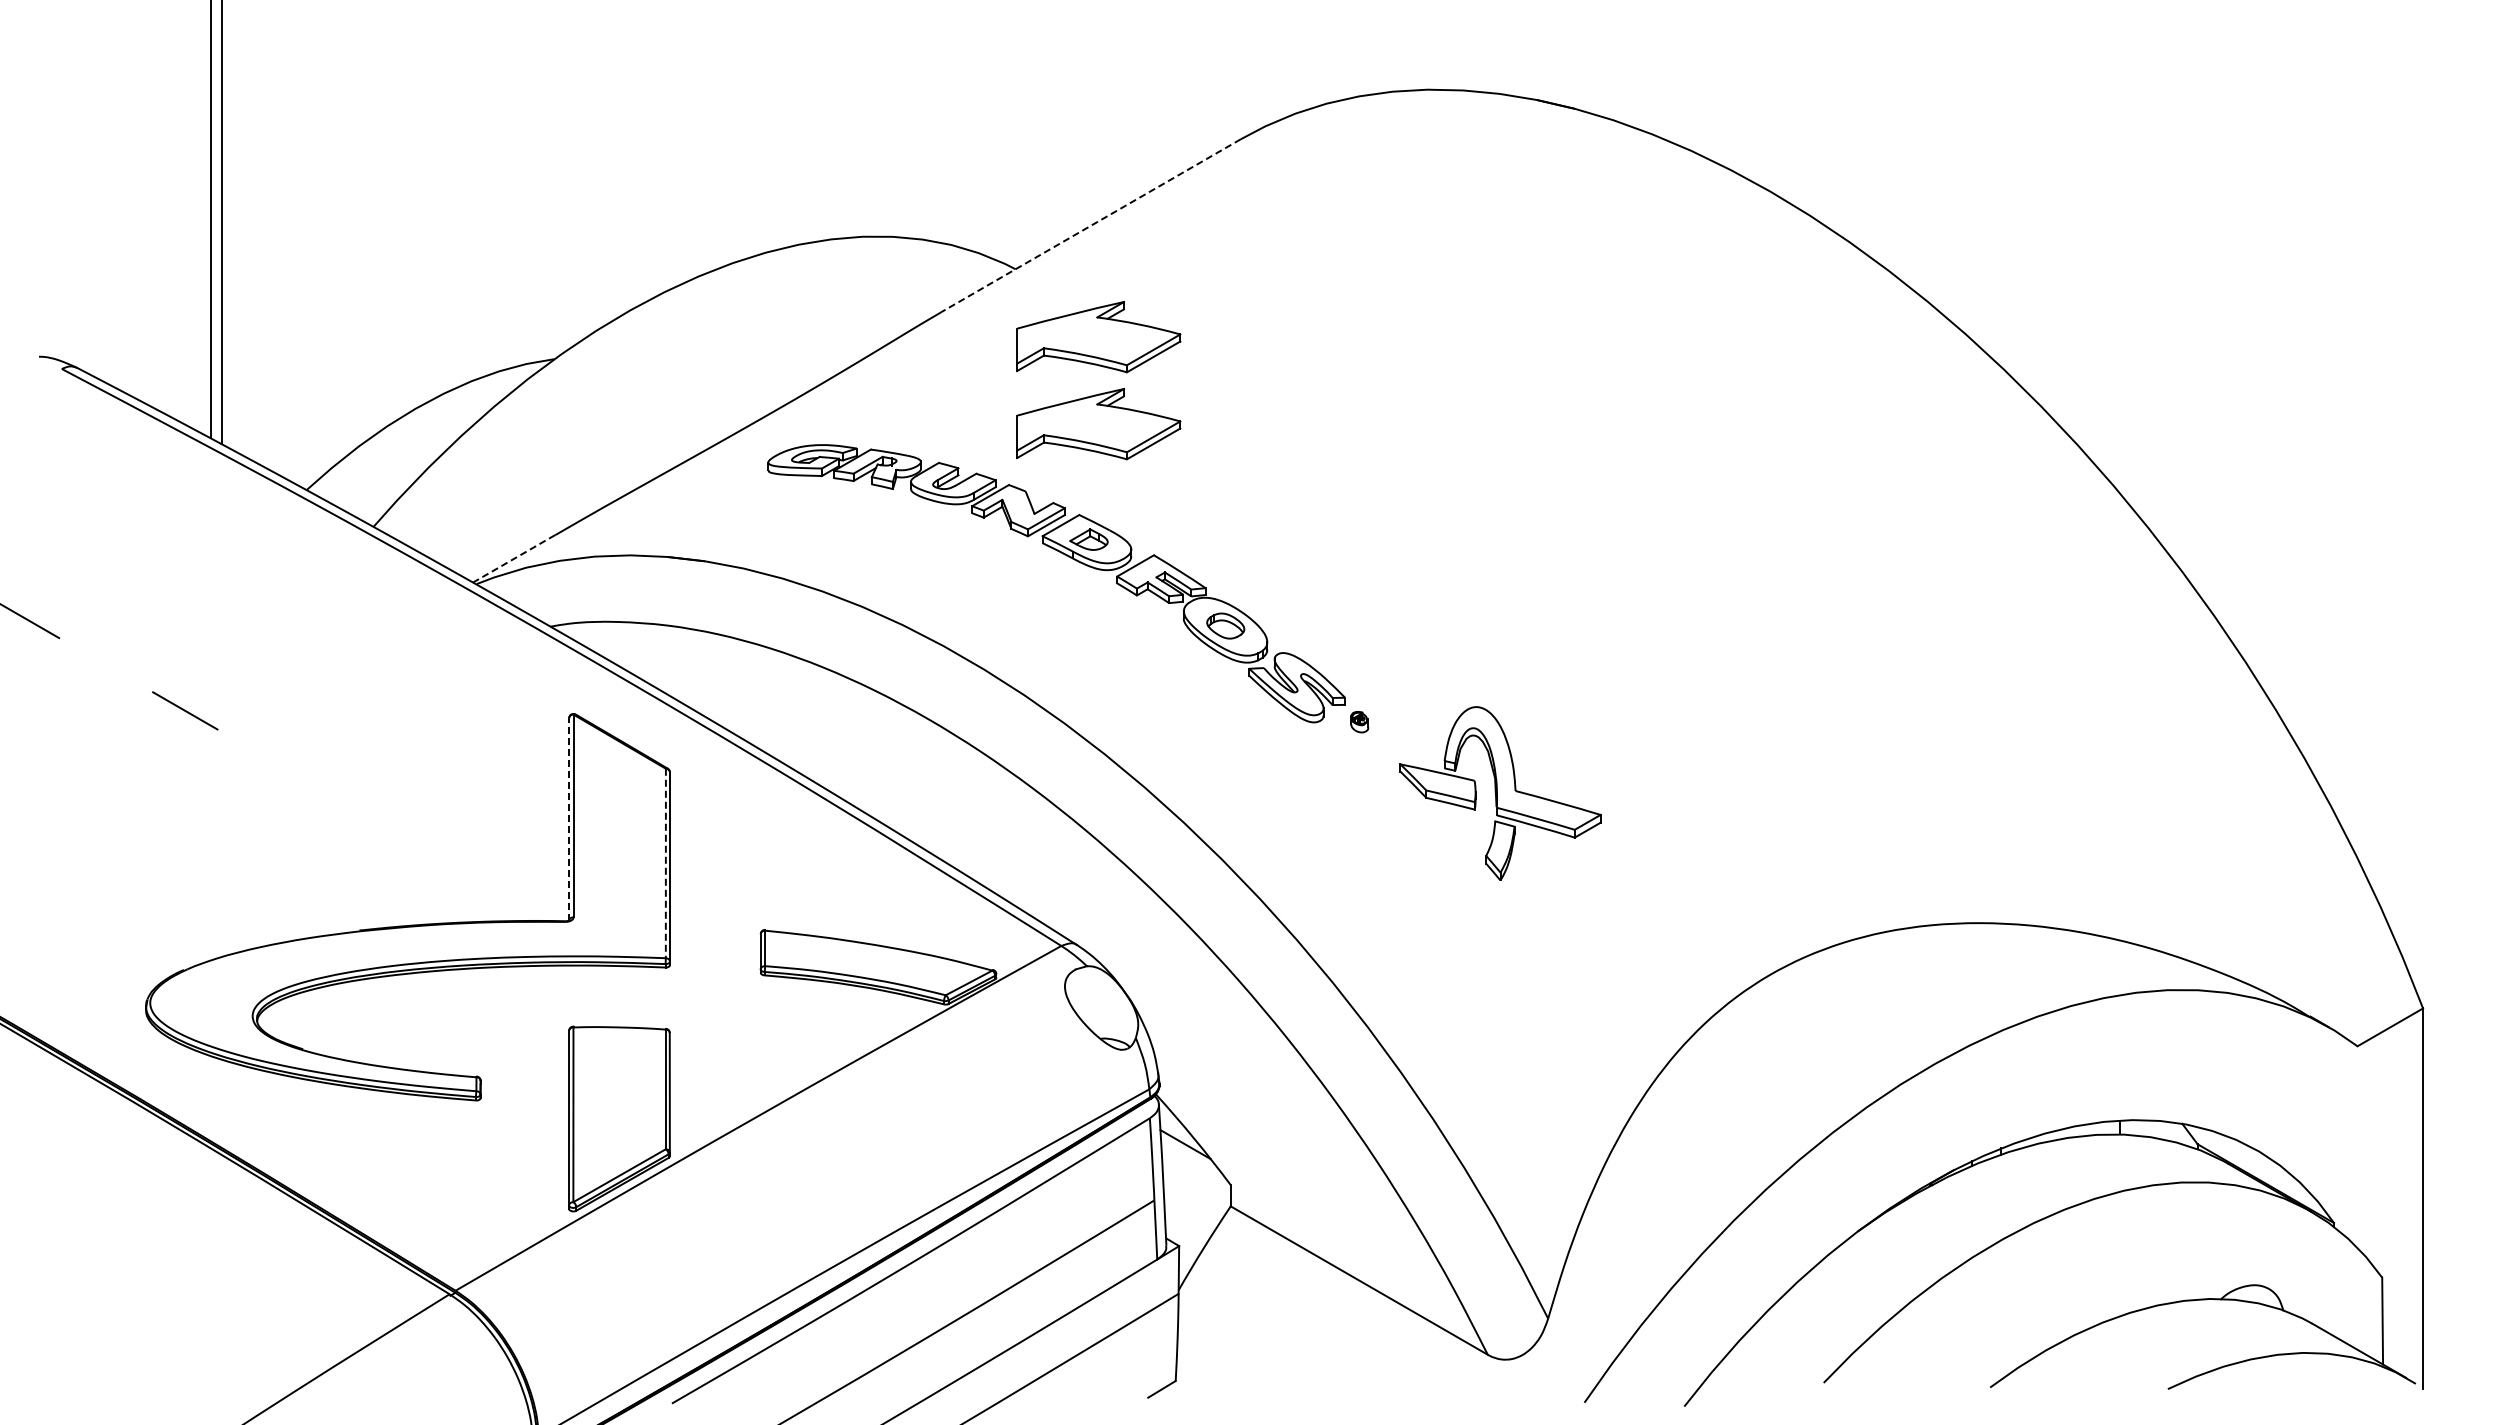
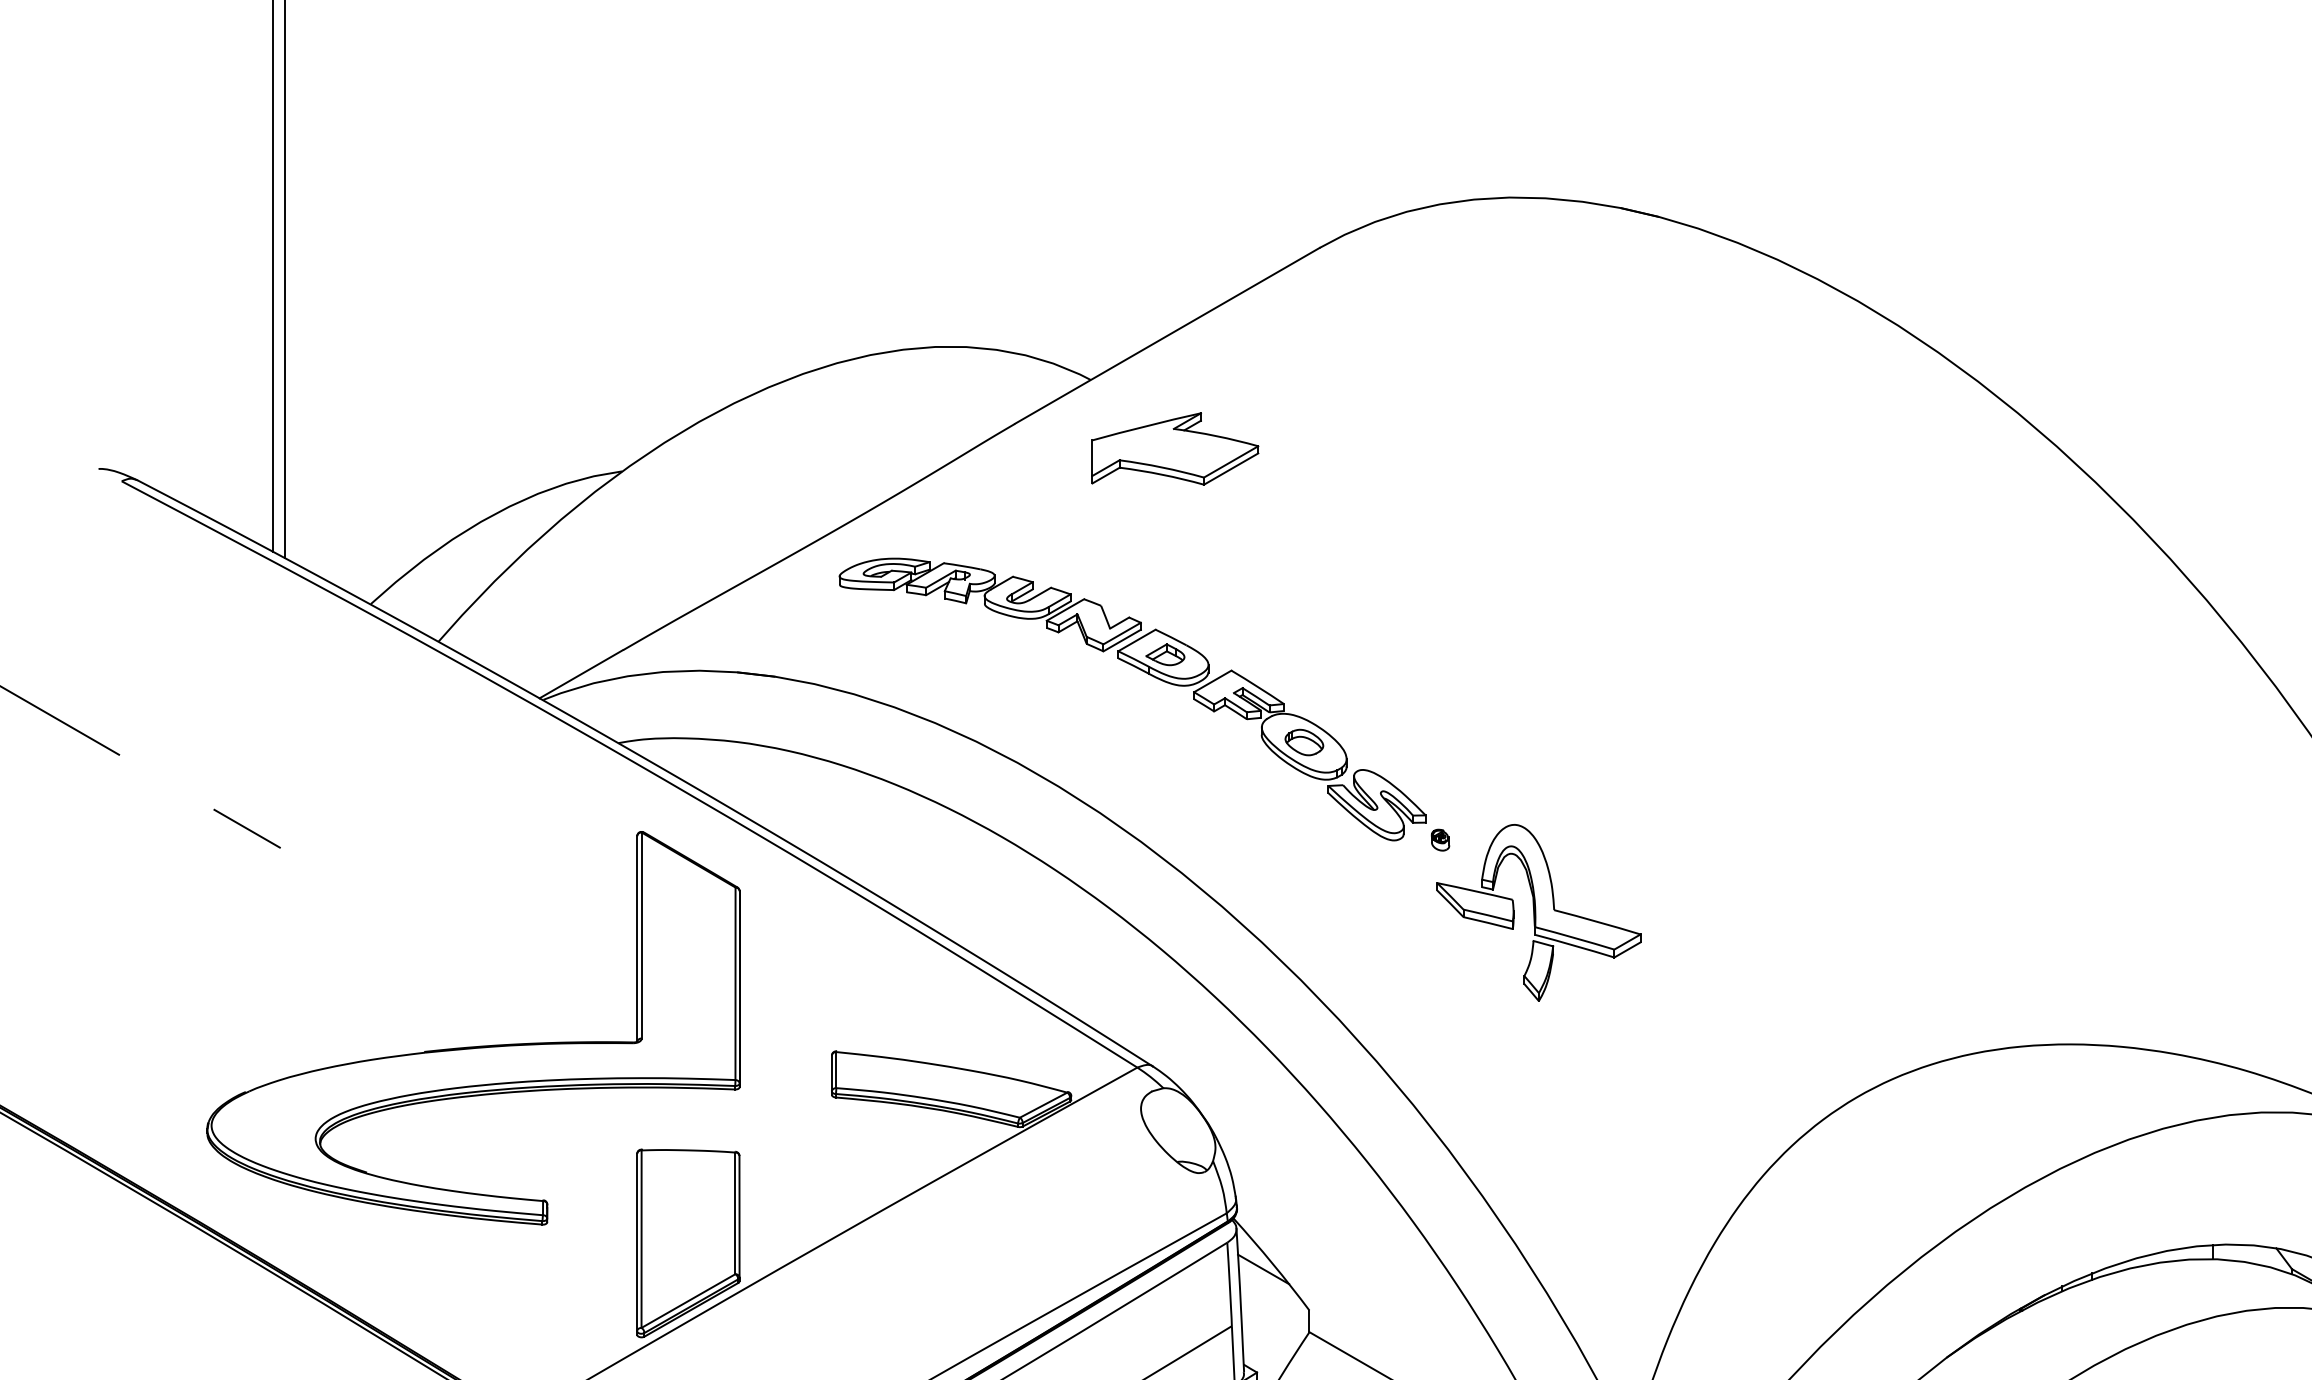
line: (1090, 226) -> (1166, 336), dashed -> solid
part: (1098, 424) -> (1175, 537), removed
line: (513, 559) -> (580, 674), dashed -> solid
part: (1500, 793) -> (1538, 912), moved
line: (569, 818) -> (637, 938), dashed -> solid
line: (665, 863) -> (735, 983), dashed -> solid

